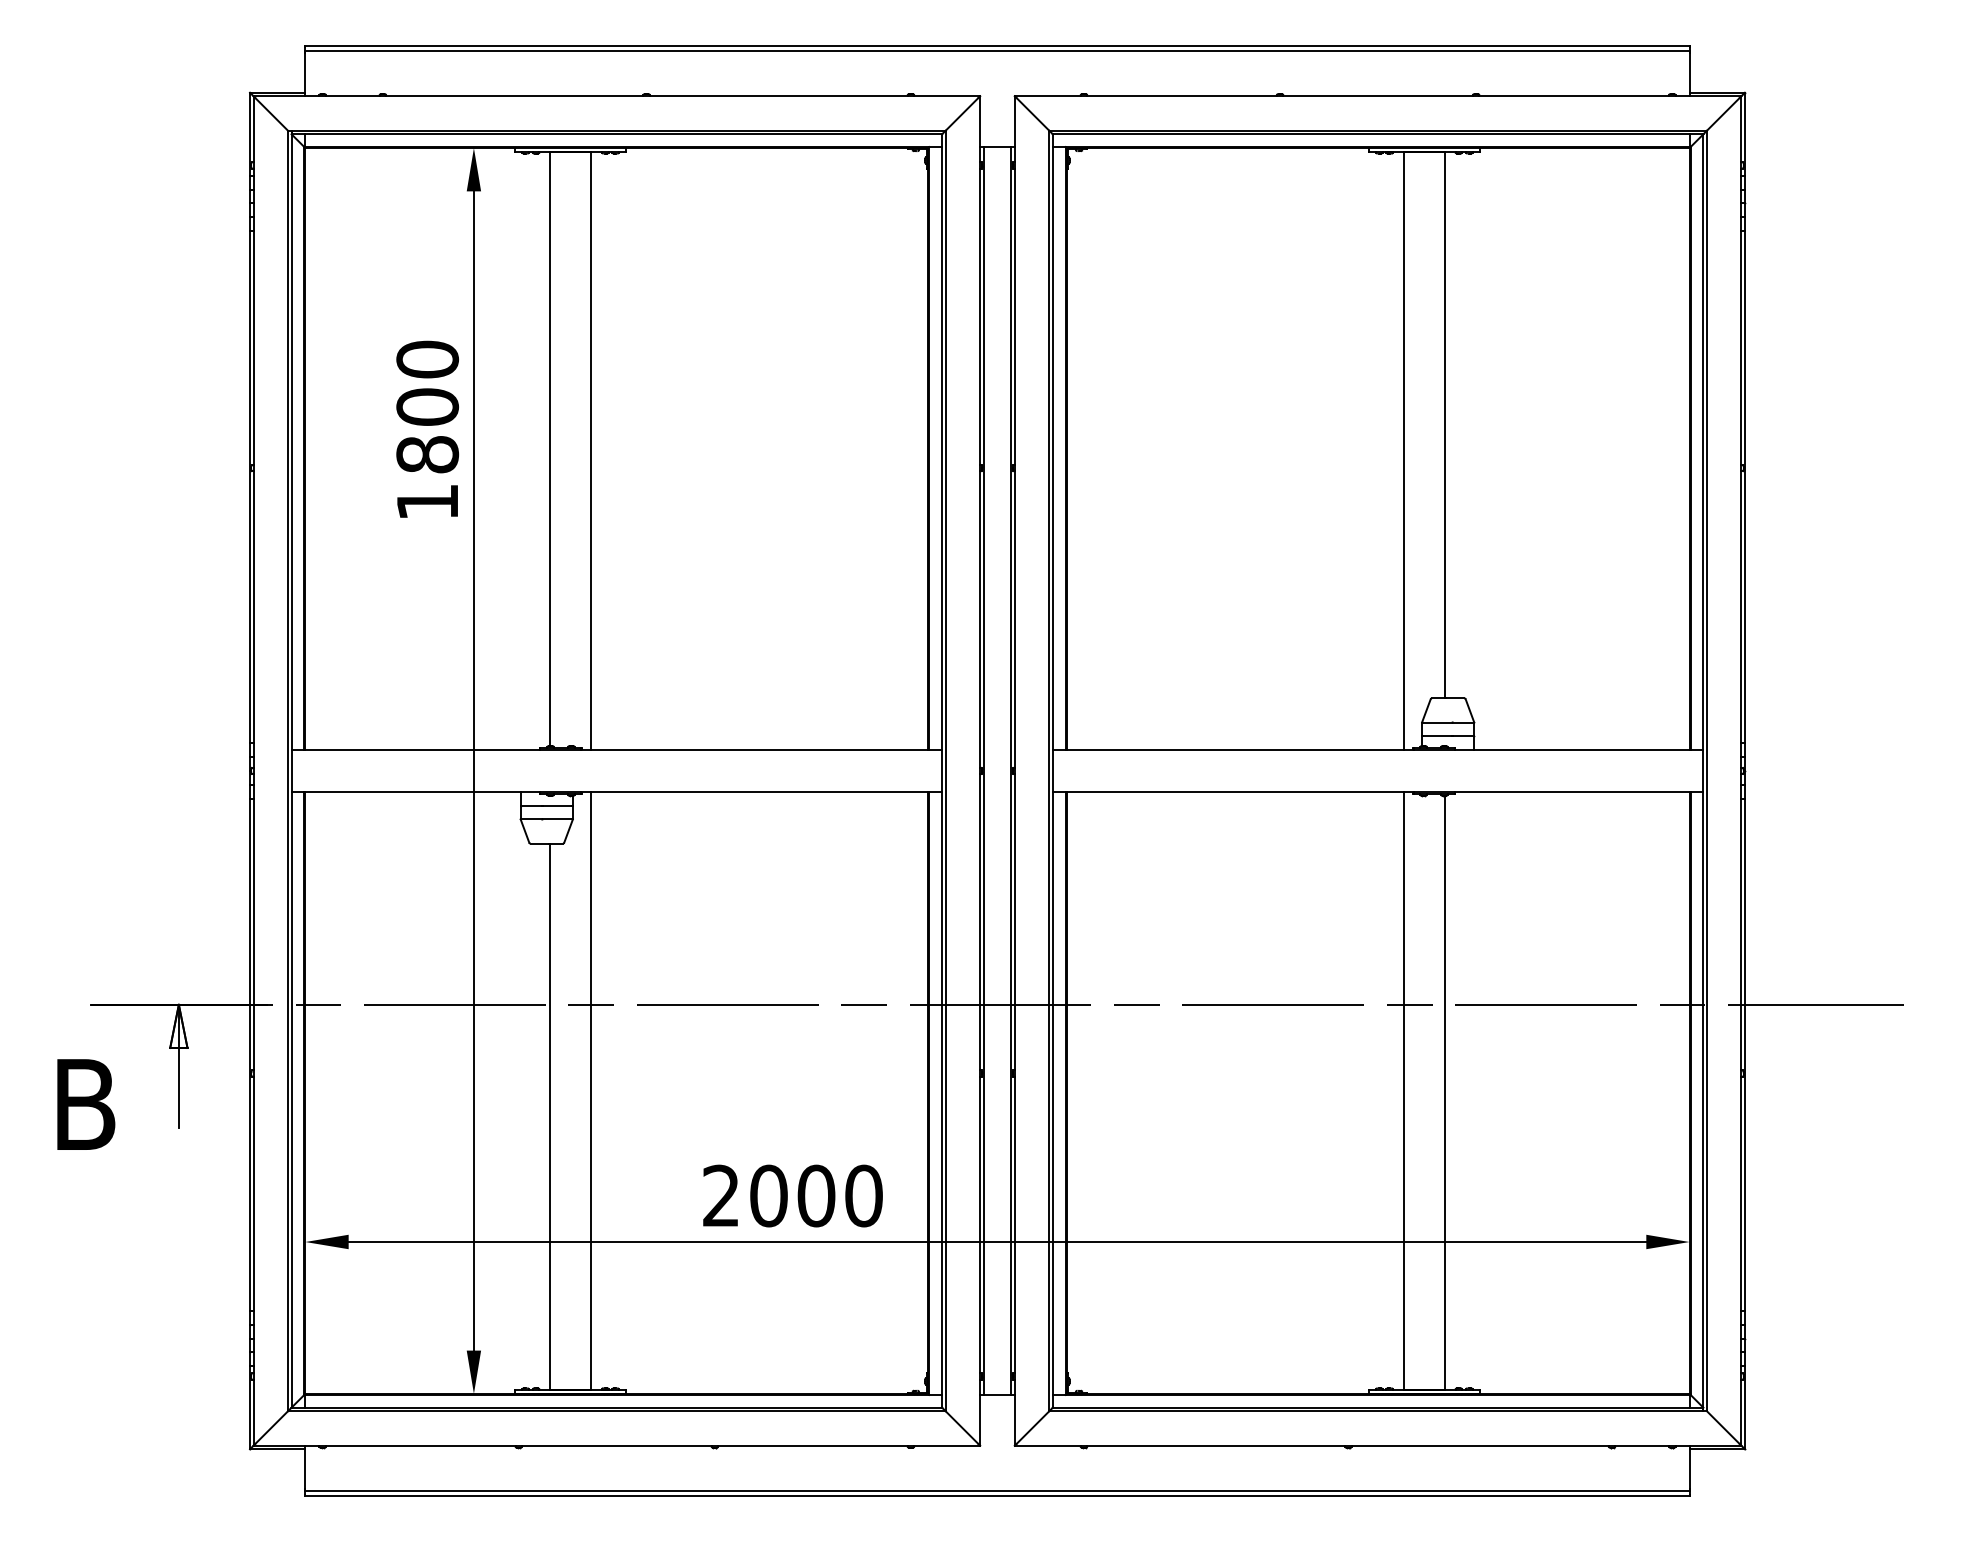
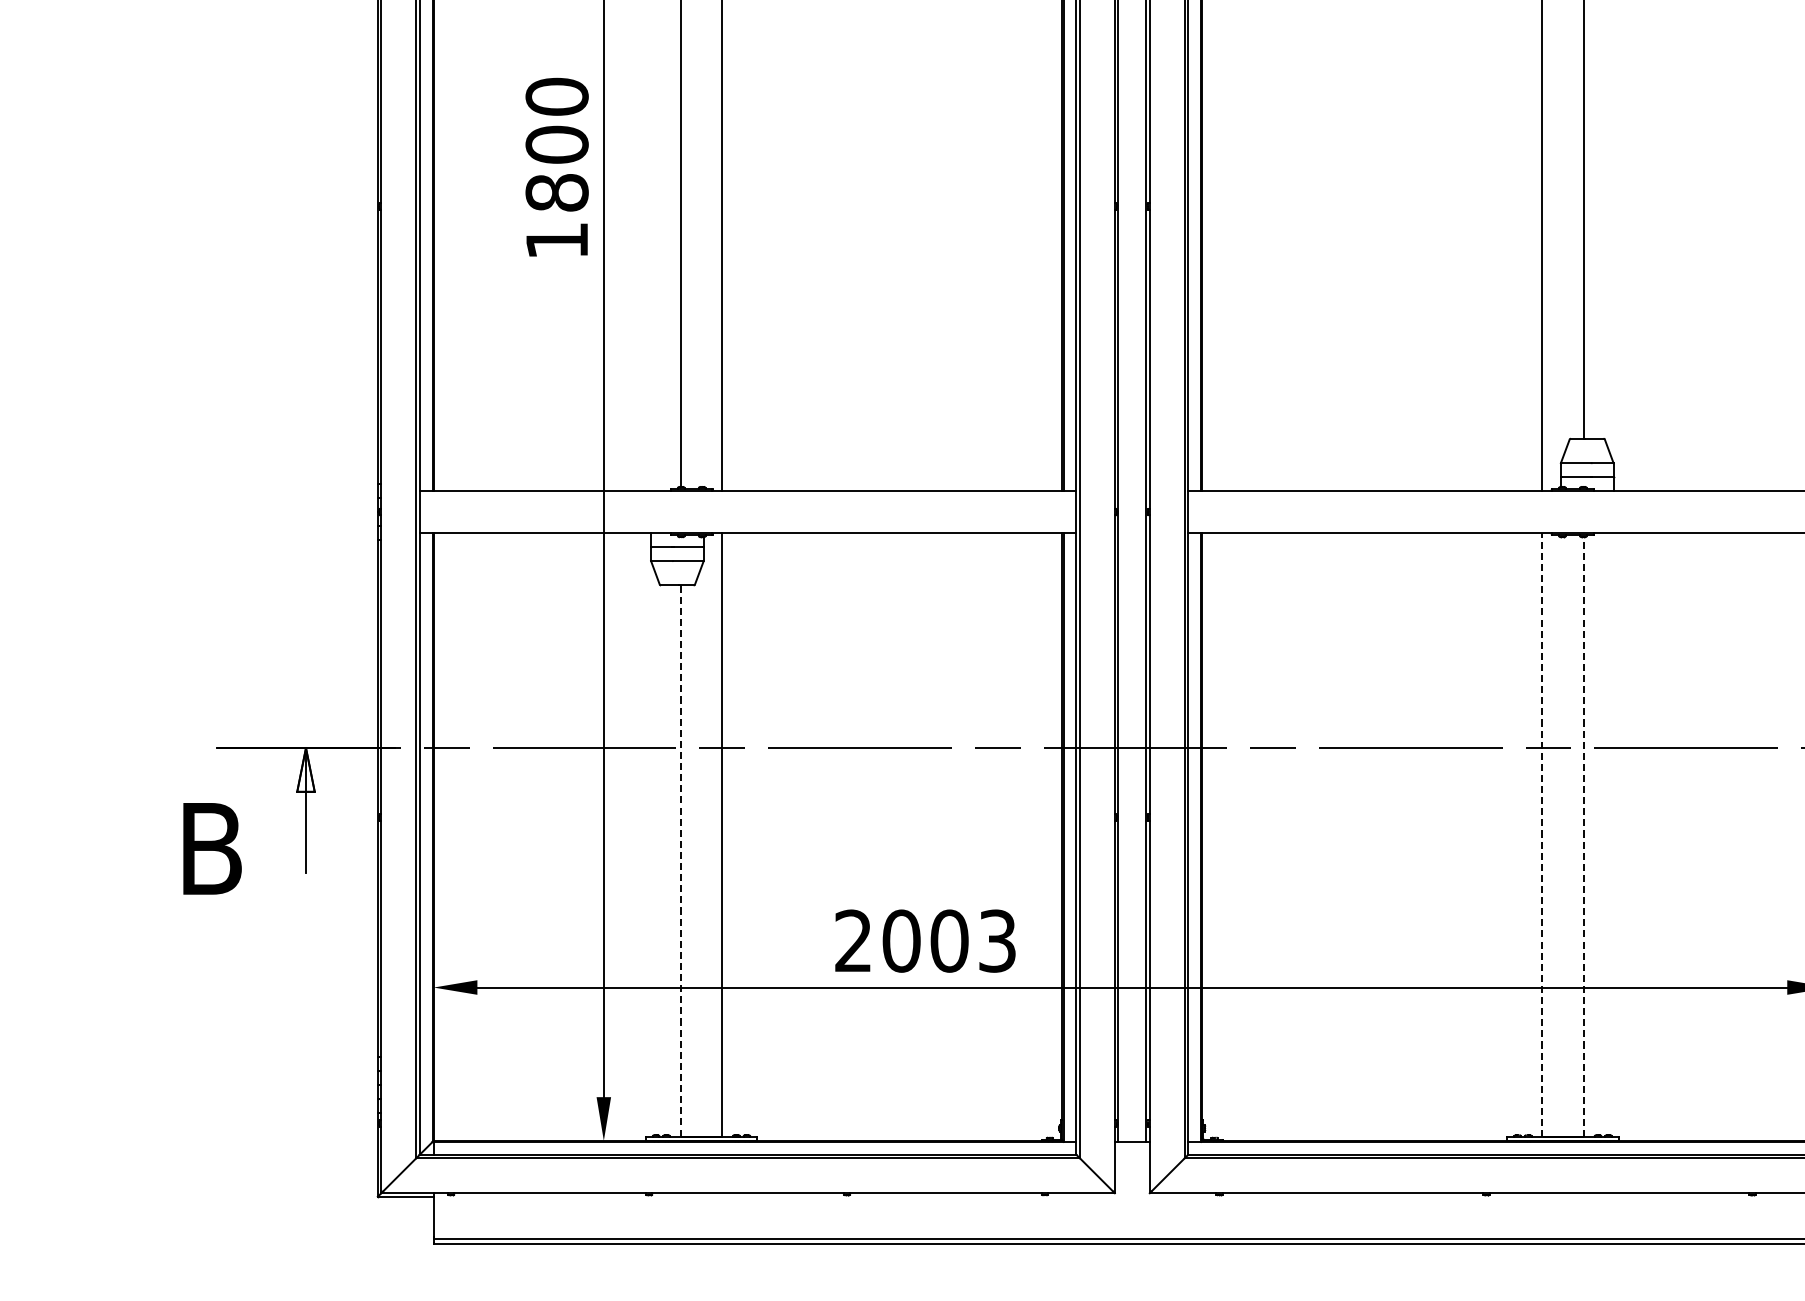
line: (1403, 1090) -> (1542, 834), solid -> dashed
line: (1445, 1092) -> (1584, 836), solid -> dashed
line: (549, 1117) -> (680, 861), solid -> dashed
text: (863, 1195) -> (997, 940), 2000 -> 2003

